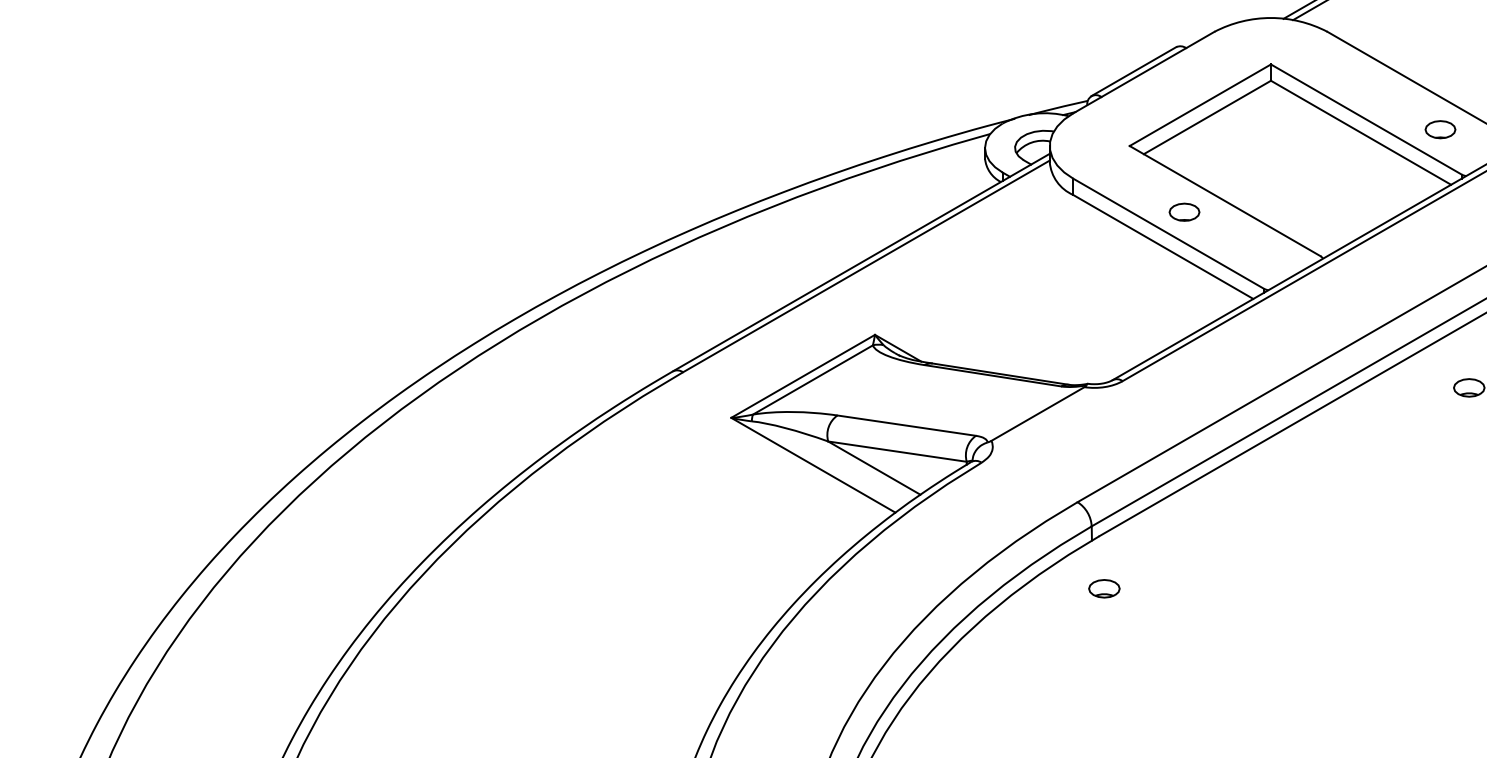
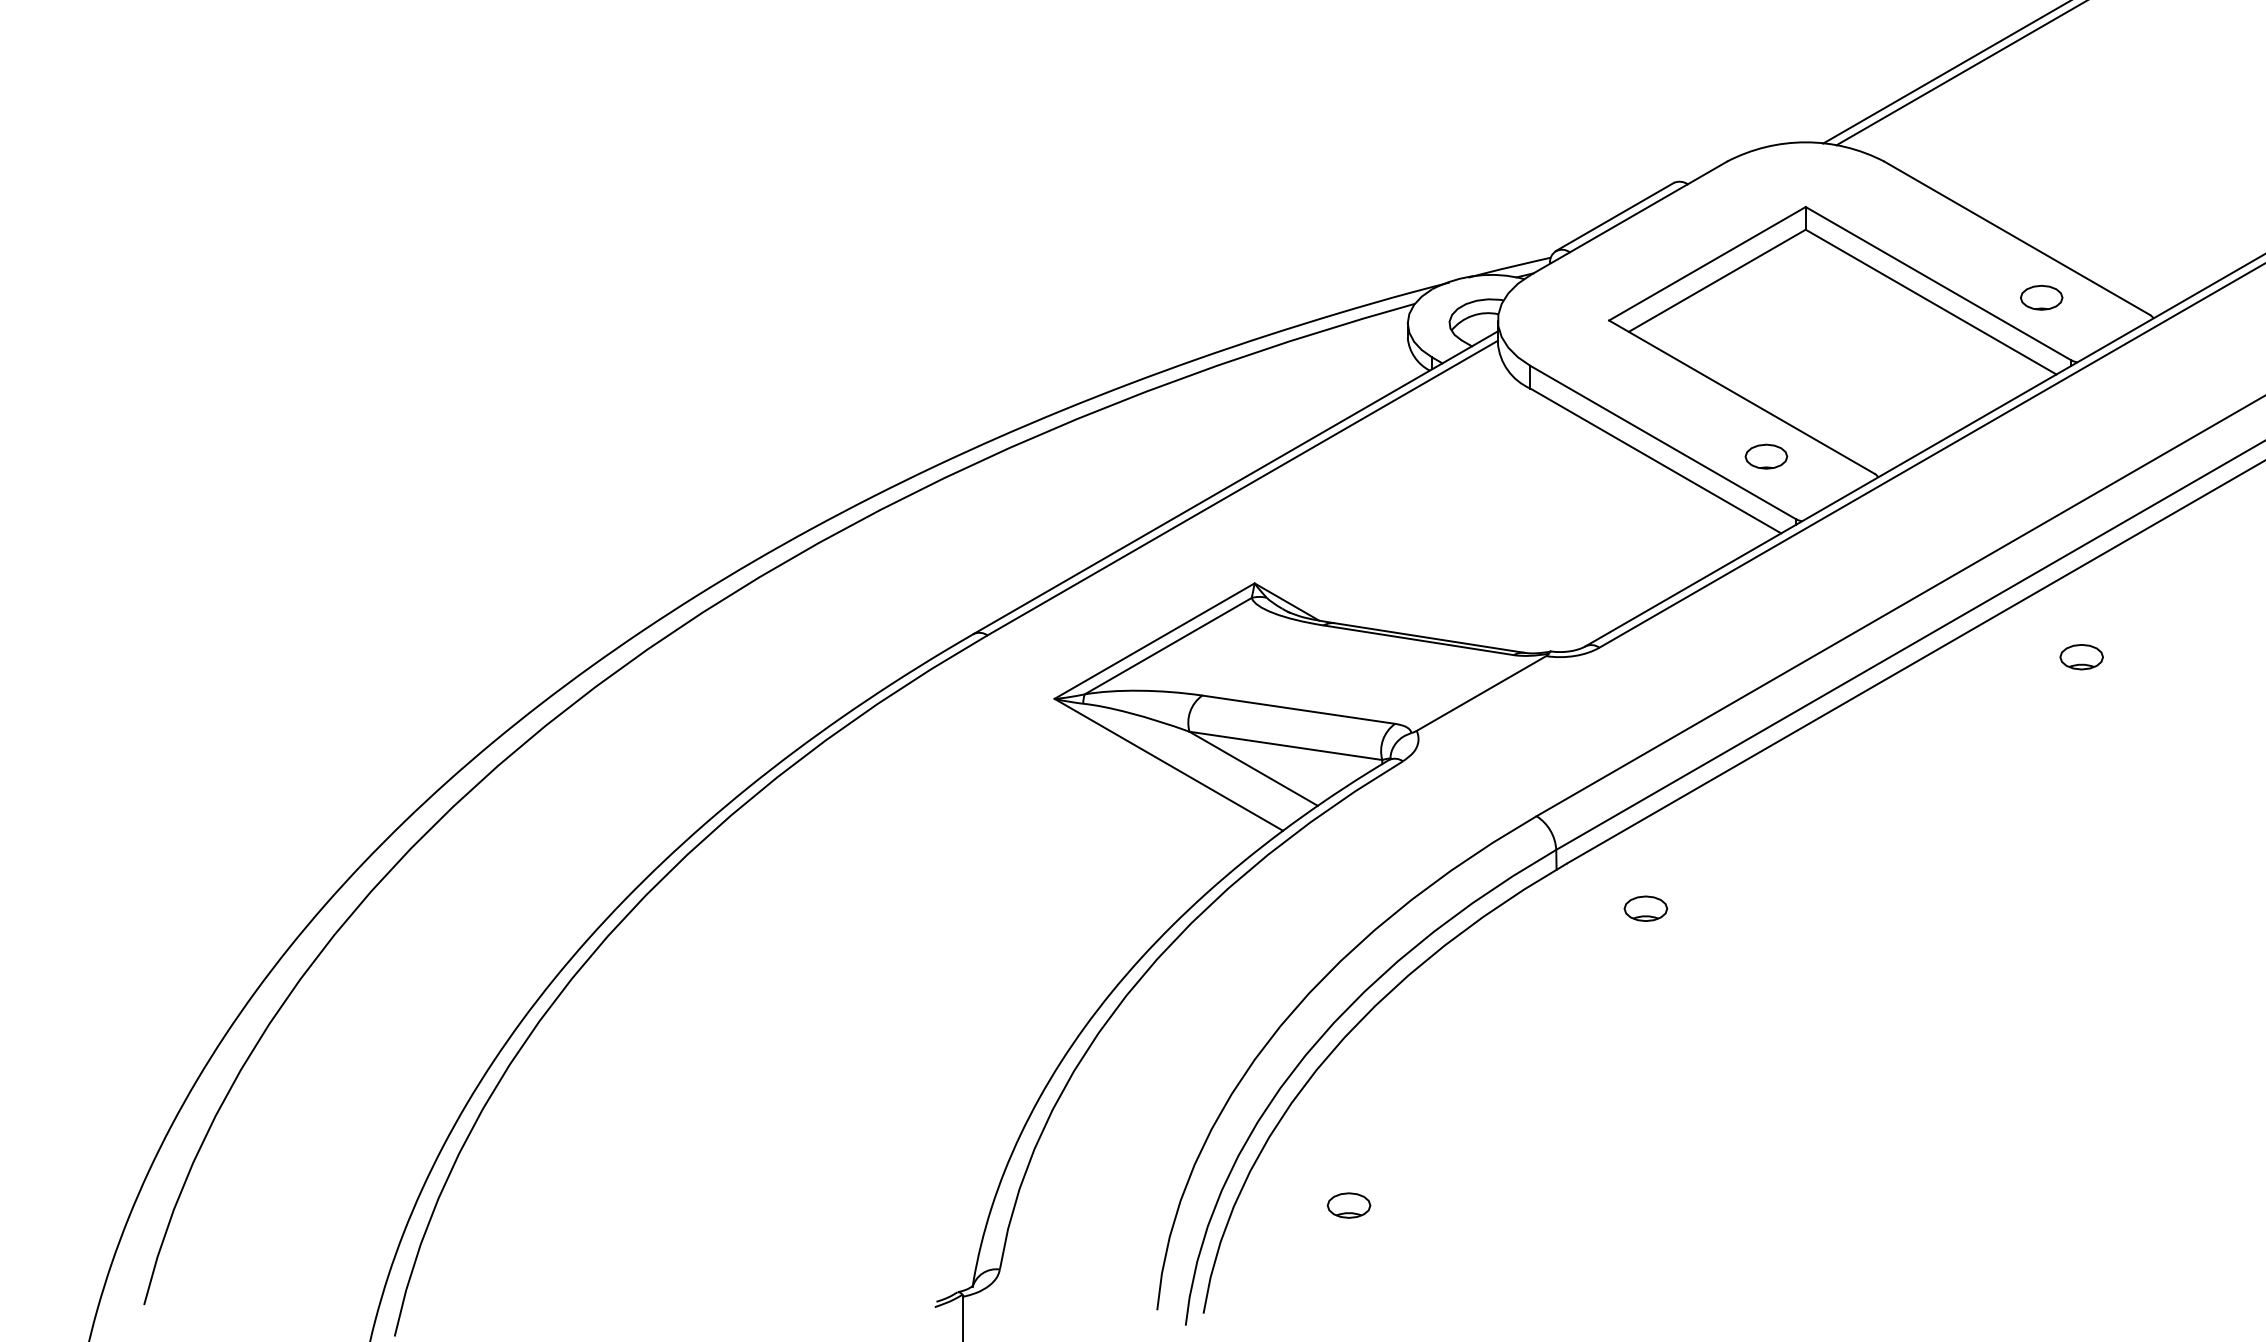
part: (1184, 212) -> (1766, 456), moved
part: (1104, 588) -> (1645, 908), moved

